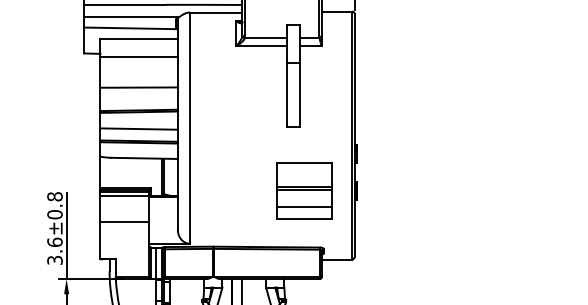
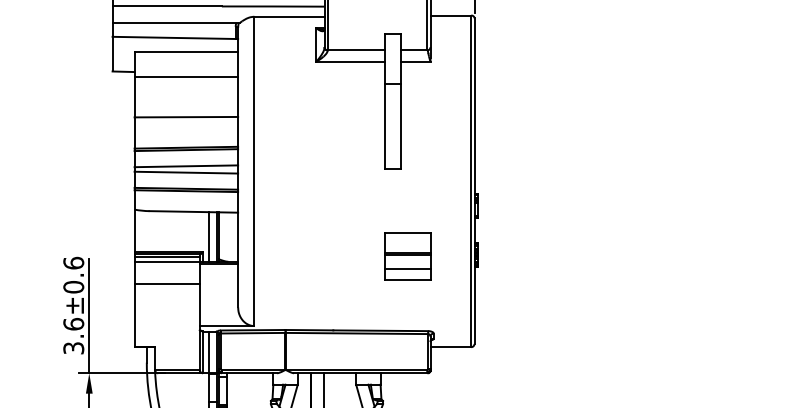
line: (139, 124) -> (186, 166), added
line: (155, 176) -> (208, 236), added
part: (304, 191) -> (407, 256), size x0.62
text: (54, 196) -> (73, 262), 3.6±0.8 -> 3.6±0.6
line: (124, 222) -> (166, 283), moved

